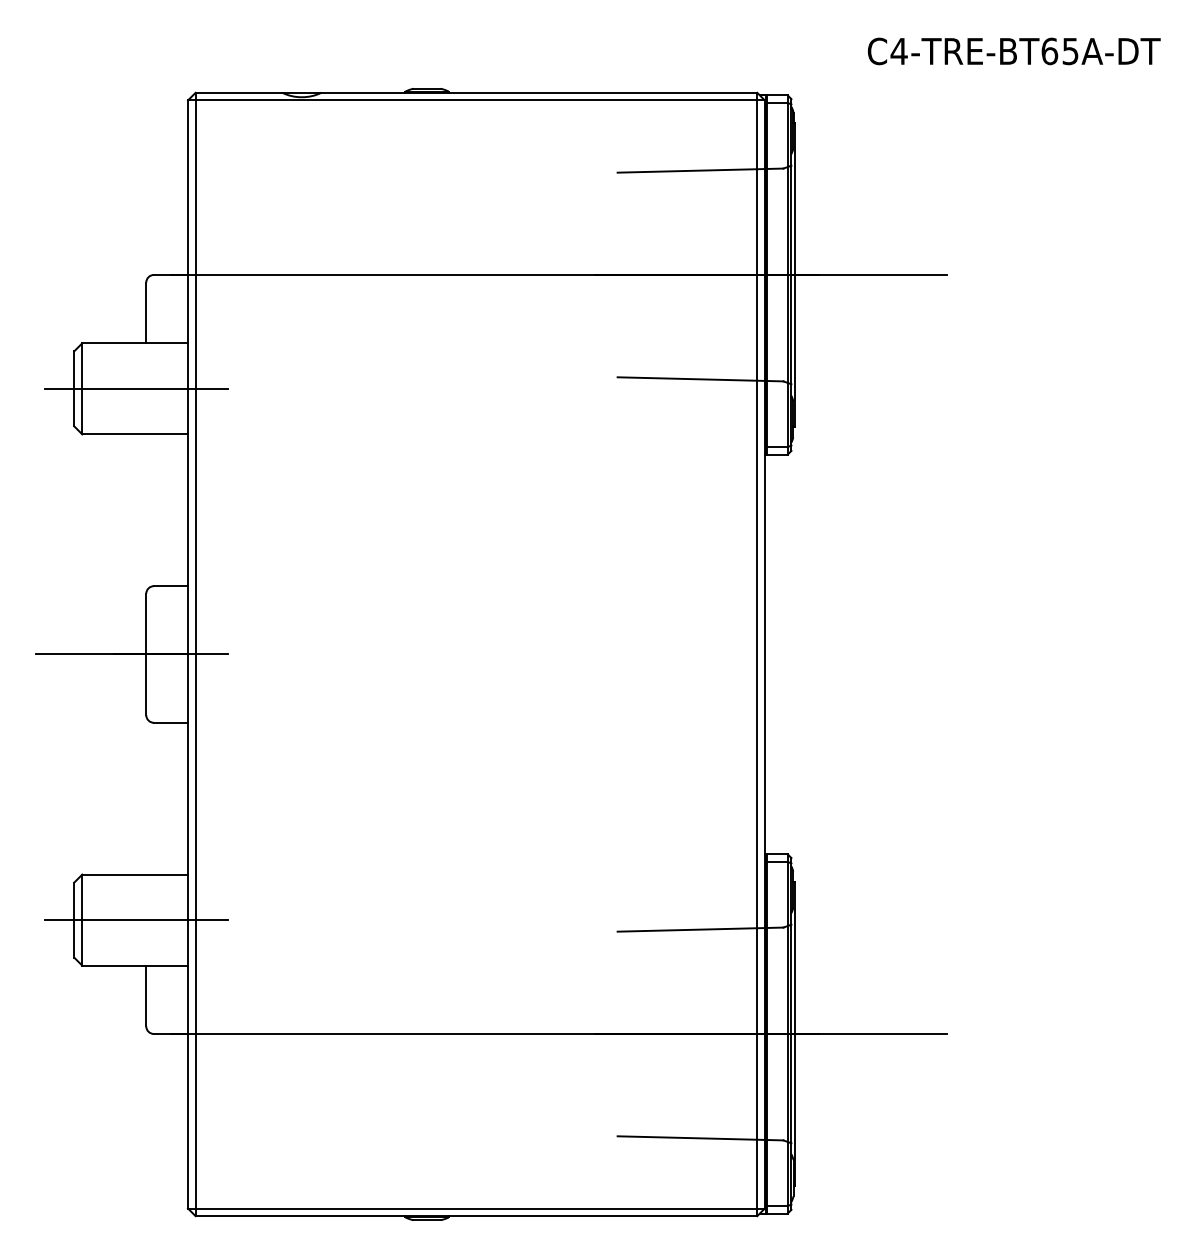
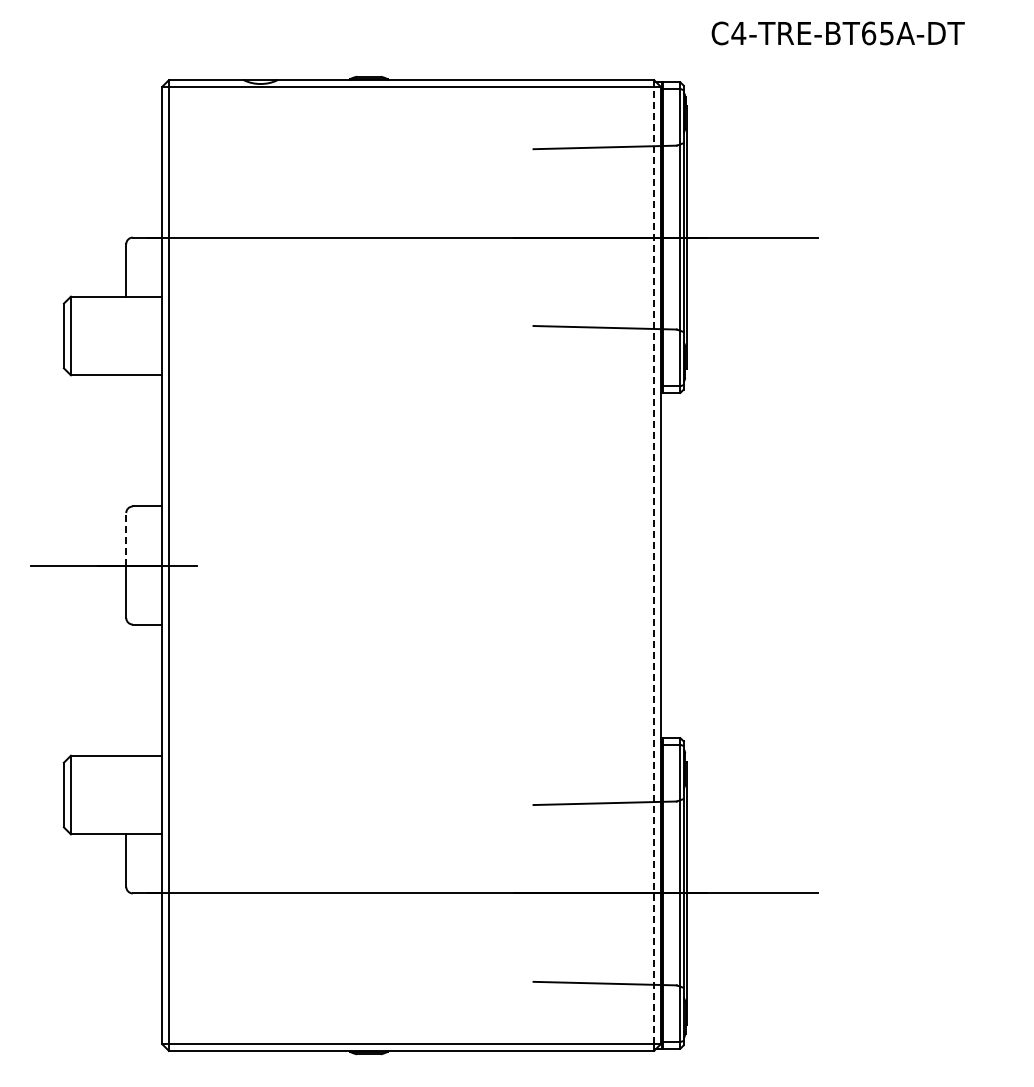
text: (1013, 51) -> (837, 33), moved
line: (136, 388) -> (117, 335), removed
line: (146, 623) -> (126, 538), solid -> dashed
line: (757, 654) -> (654, 565), solid -> dashed
line: (136, 920) -> (117, 795), removed

